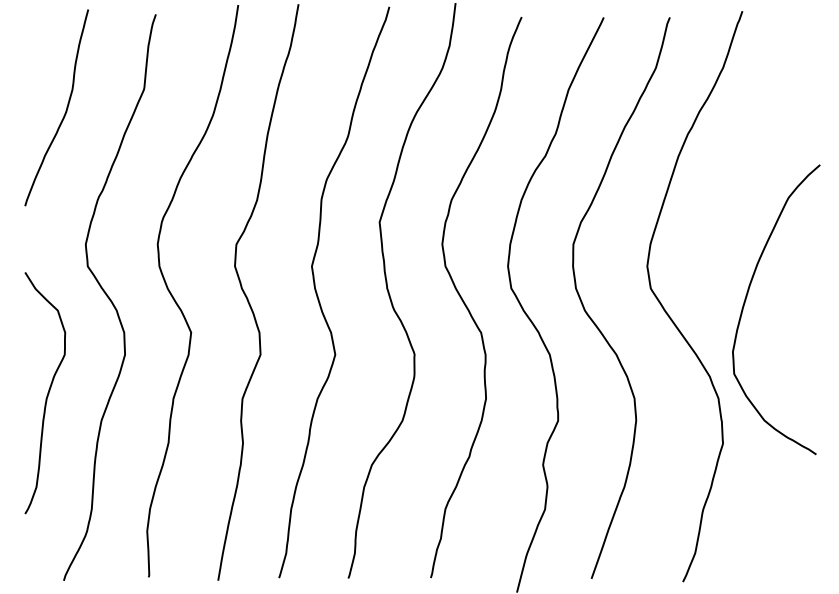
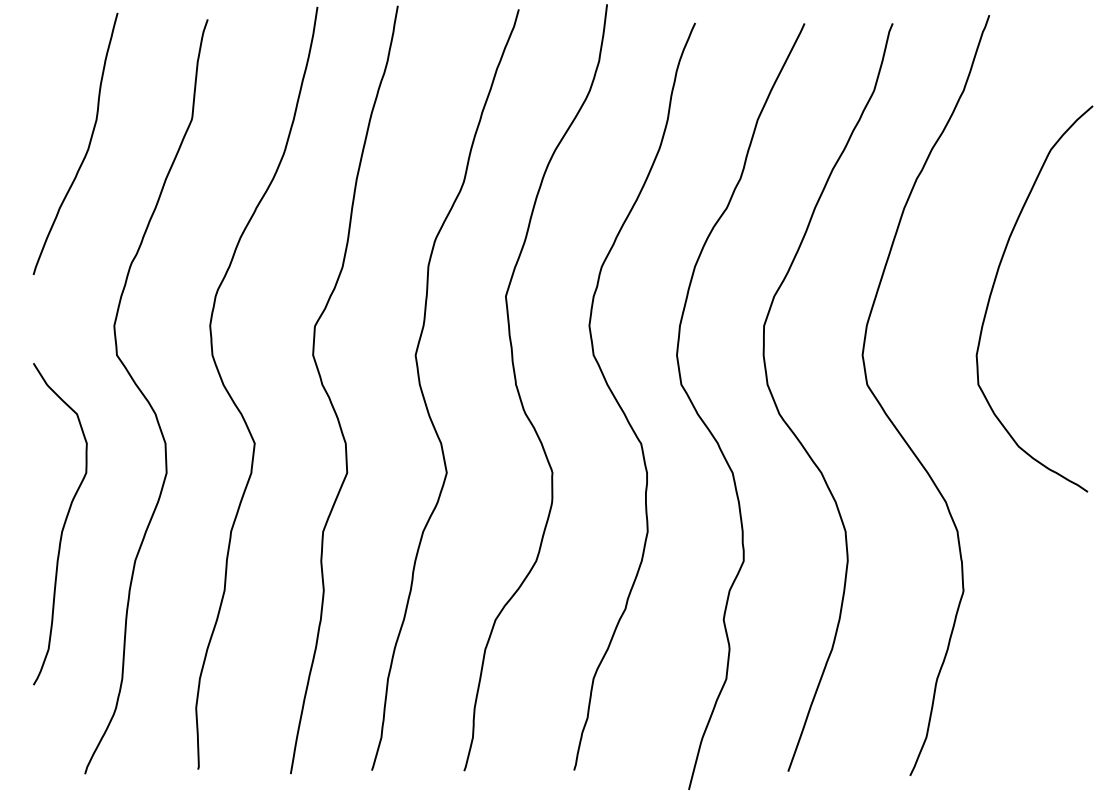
curve: (745, 302) -> (993, 289), moved

